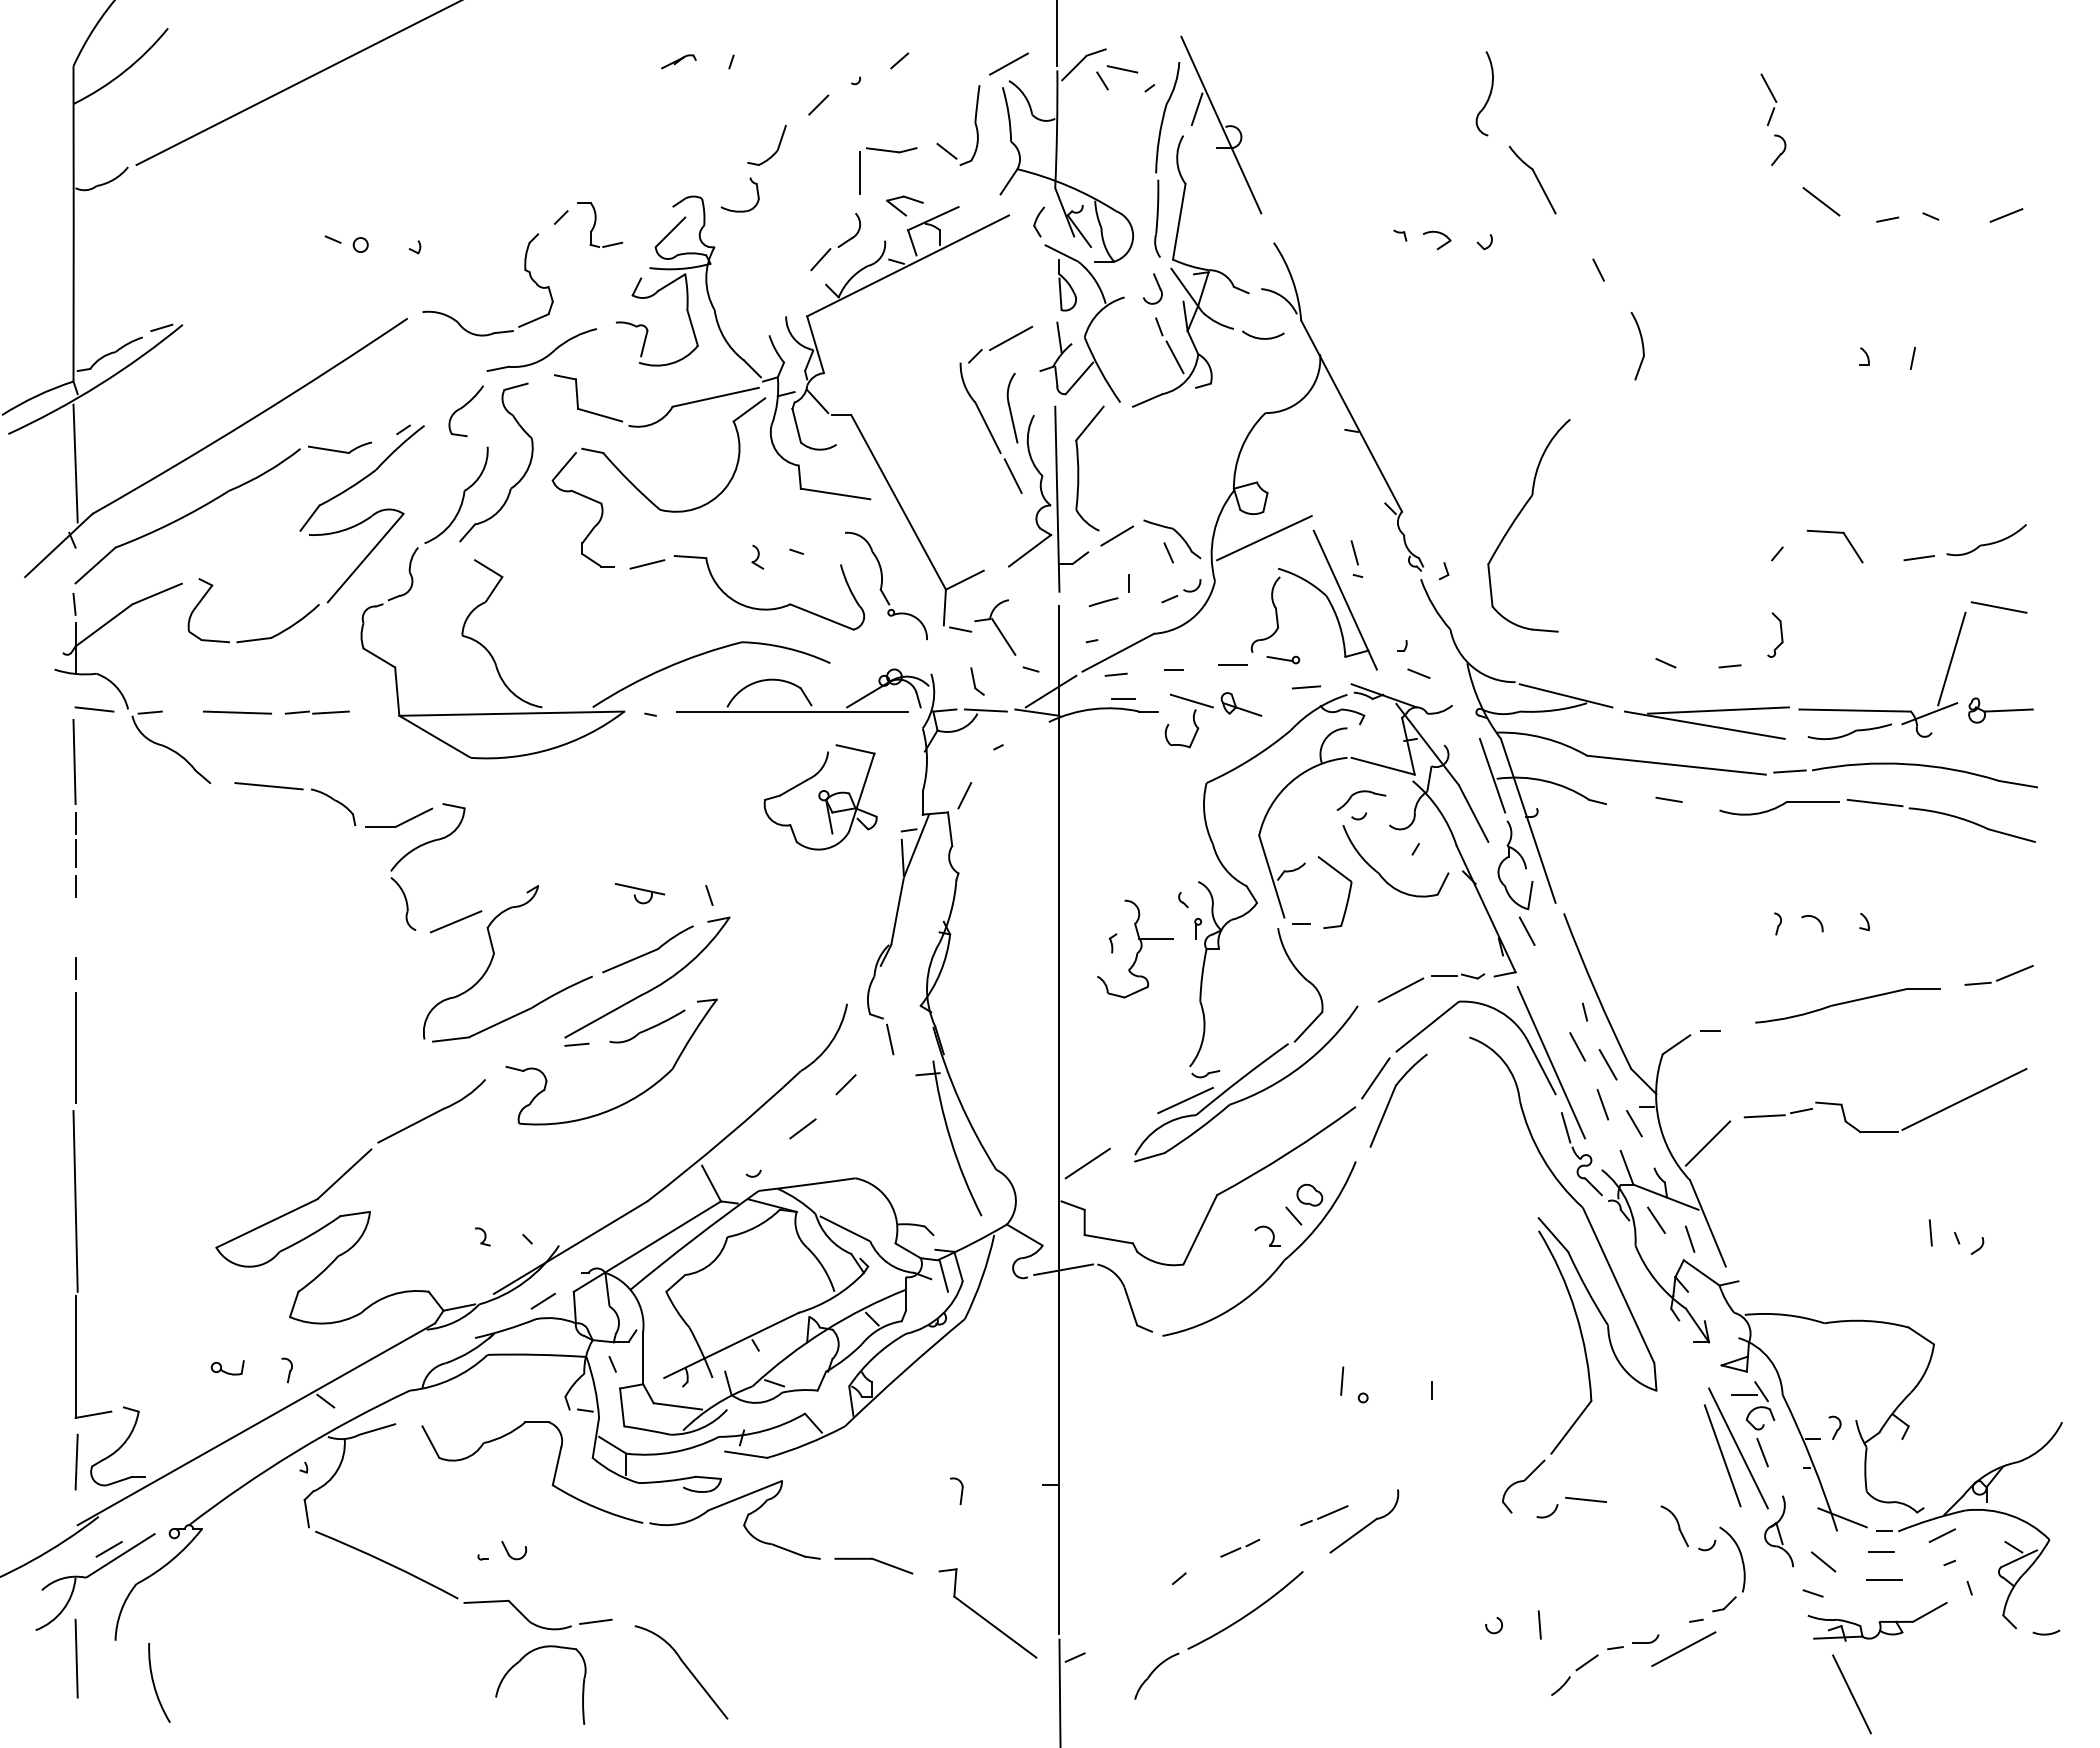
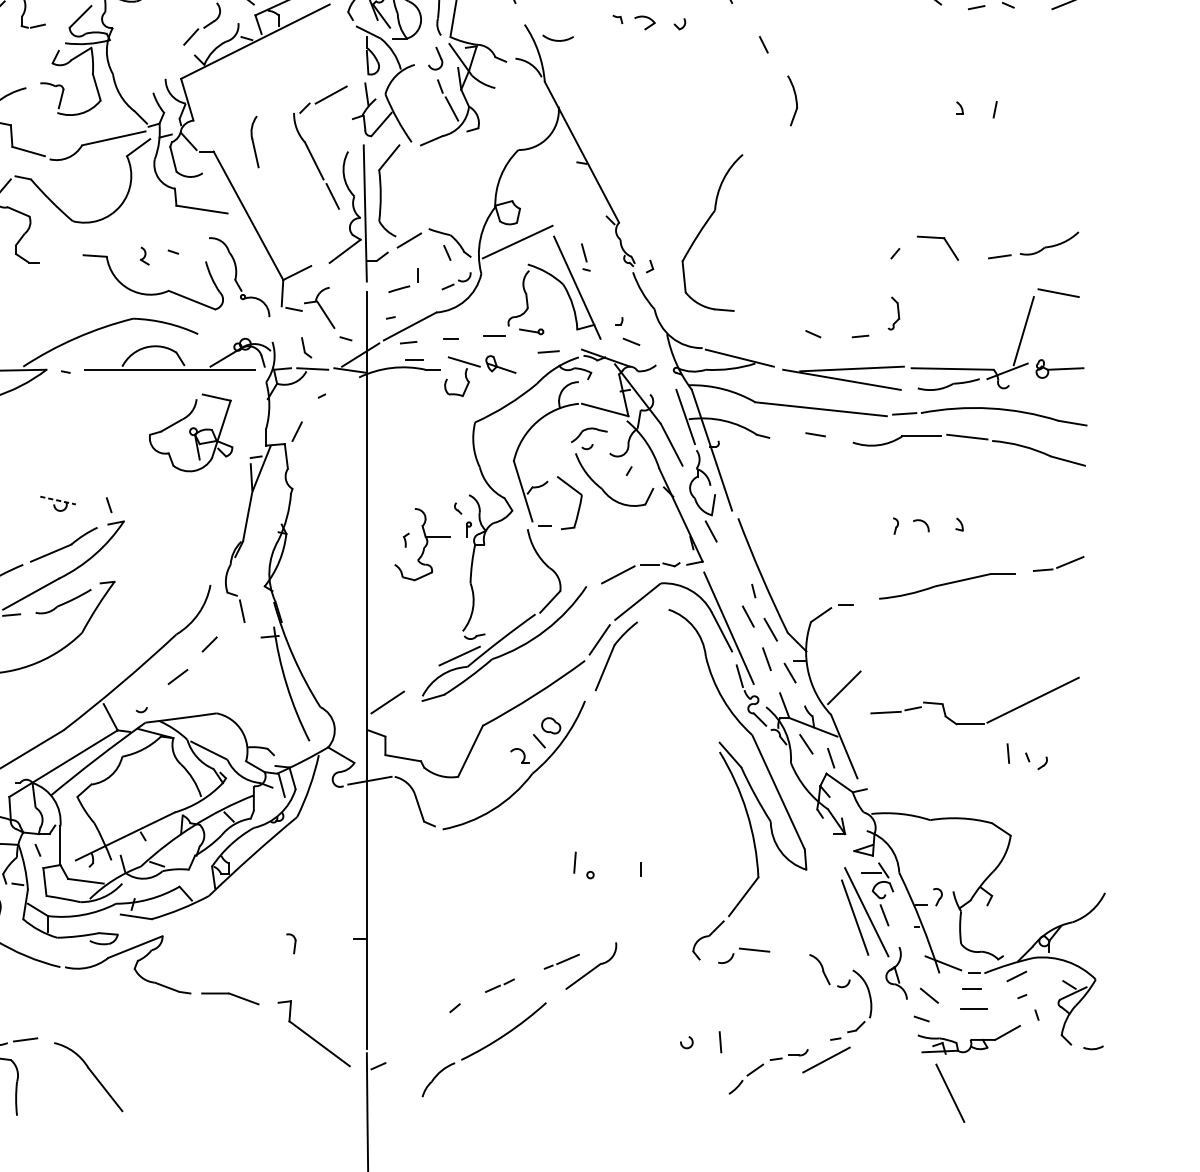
arc: (1262, 337) -> (557, 39), moved
part: (1012, 407) -> (254, 141), moved
line: (647, 564) -> (63, 261), removed
line: (640, 889) -> (58, 500), solid -> dashed
part: (1885, 1131) -> (974, 723), moved

